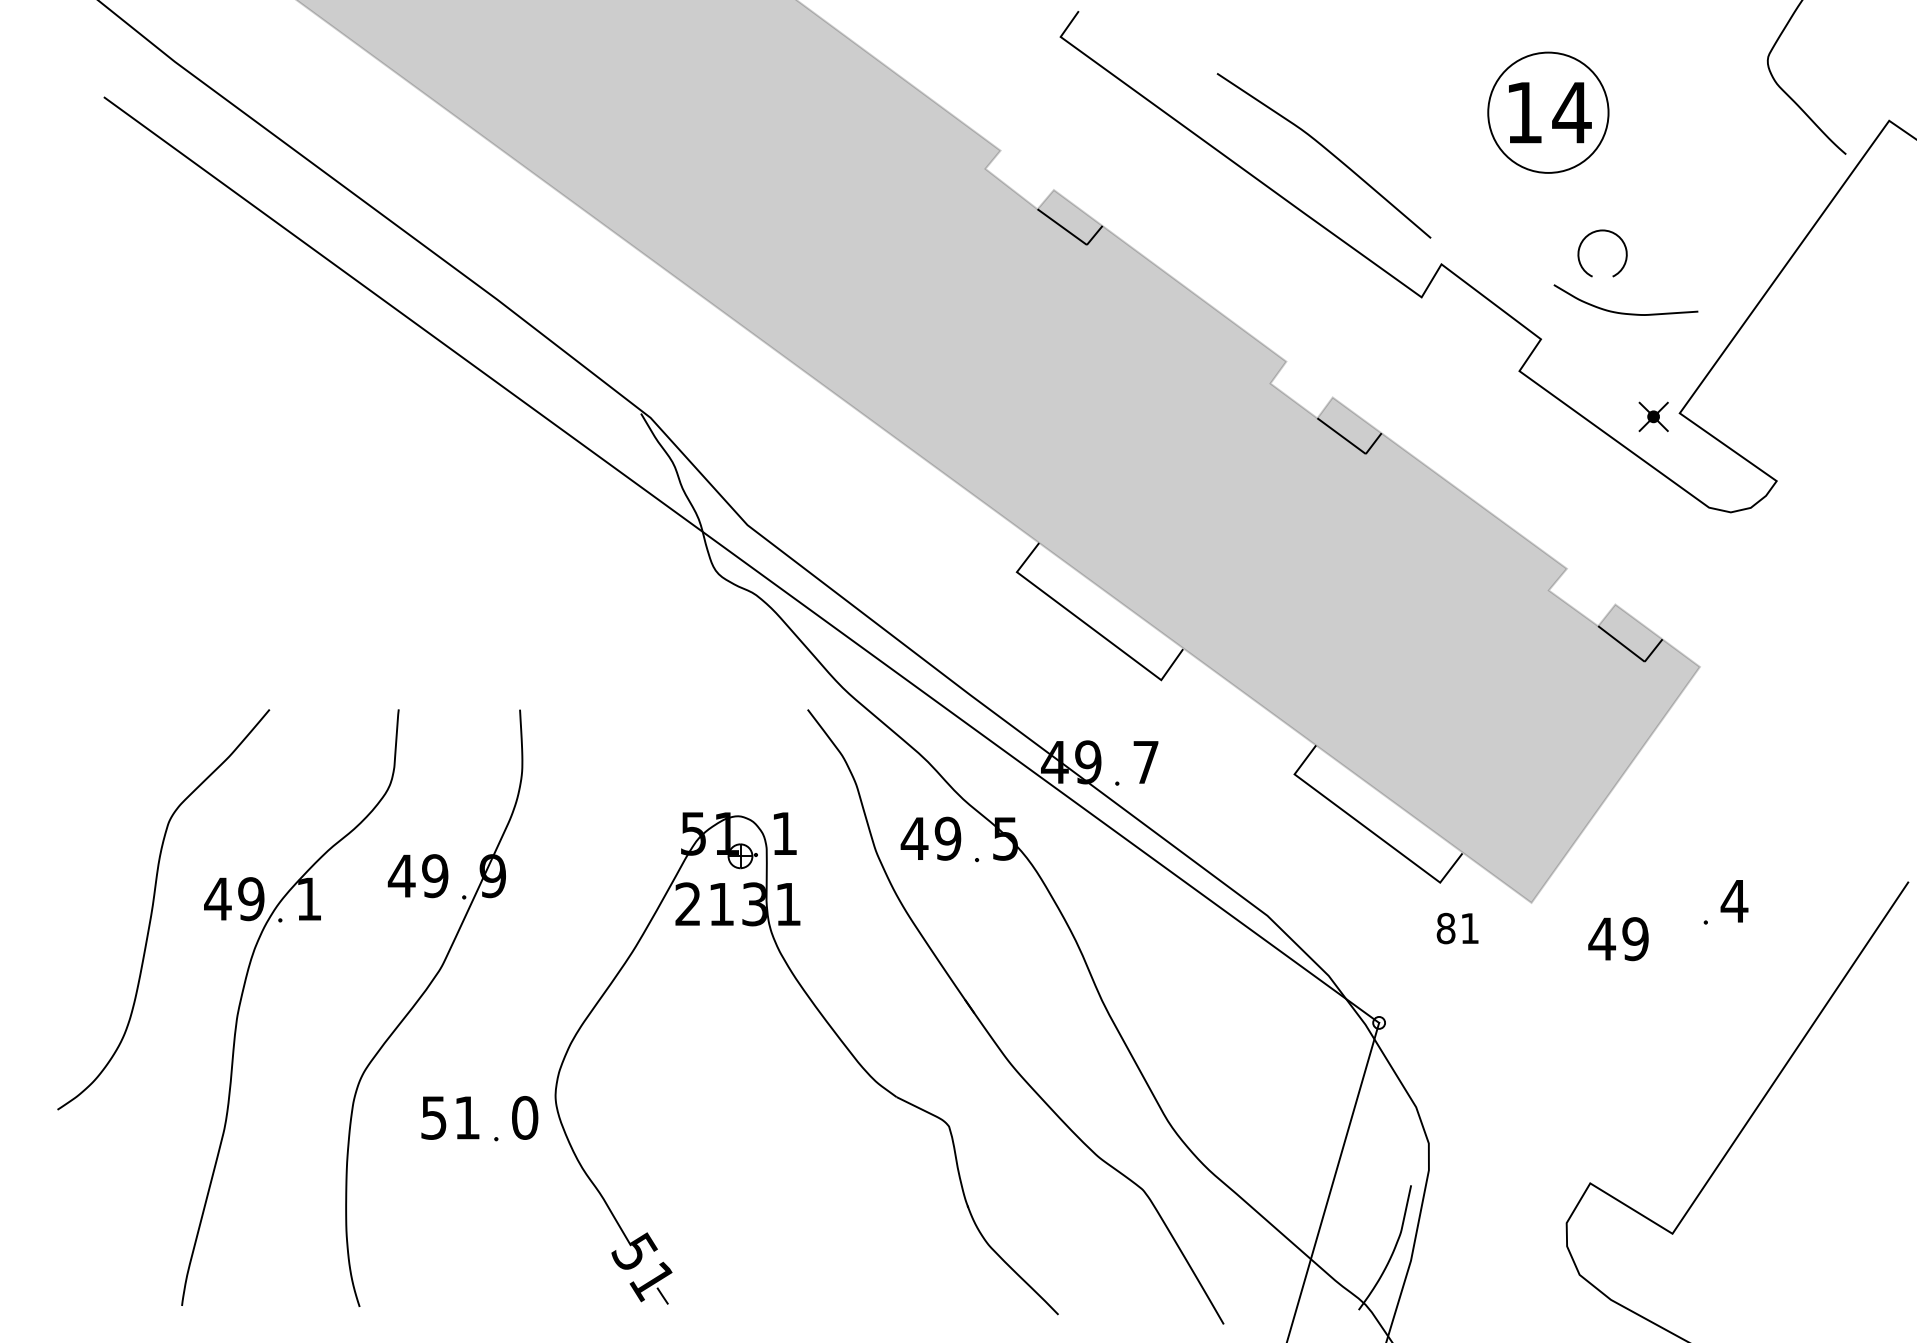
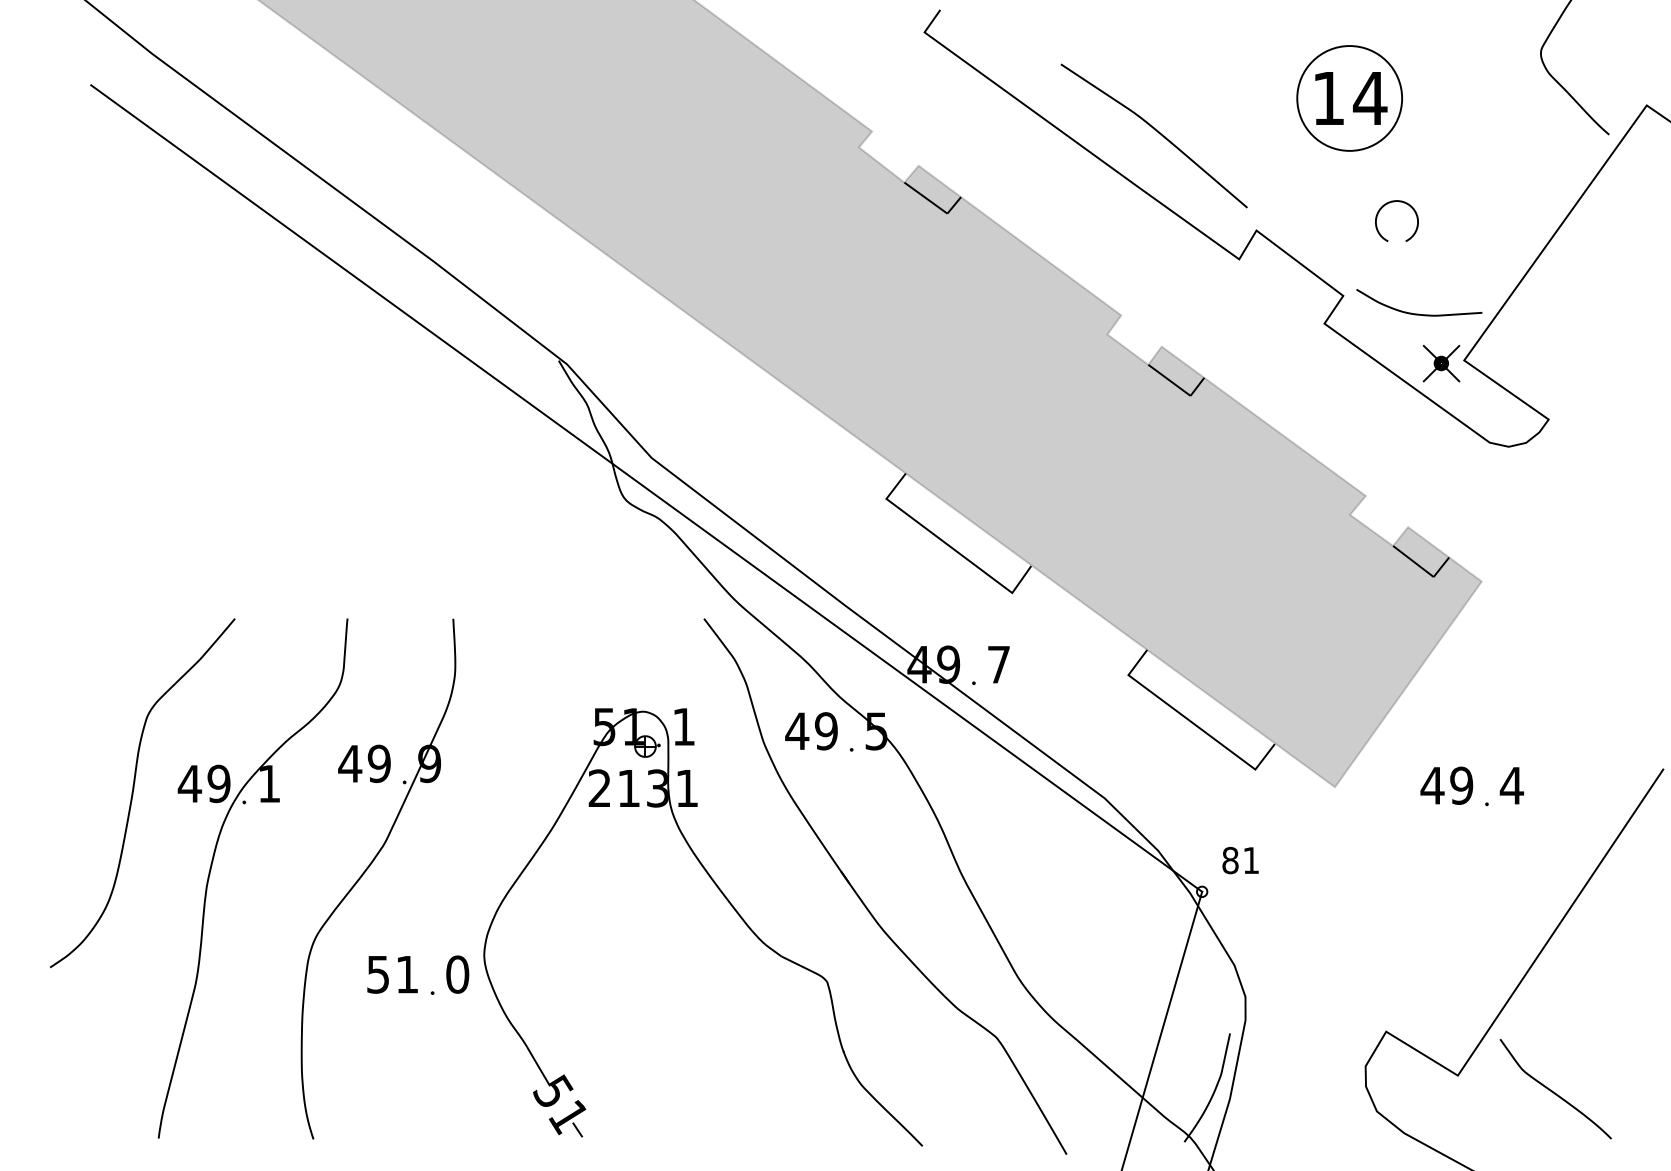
curve: (1626, 312) -> (1419, 313), moved
part: (1653, 416) -> (1441, 363), size x1.43
text: (1457, 928) -> (1240, 860), moved
text: (1618, 938) -> (1446, 785), moved
curve: (1782, 1251) -> (1553, 1091), added

